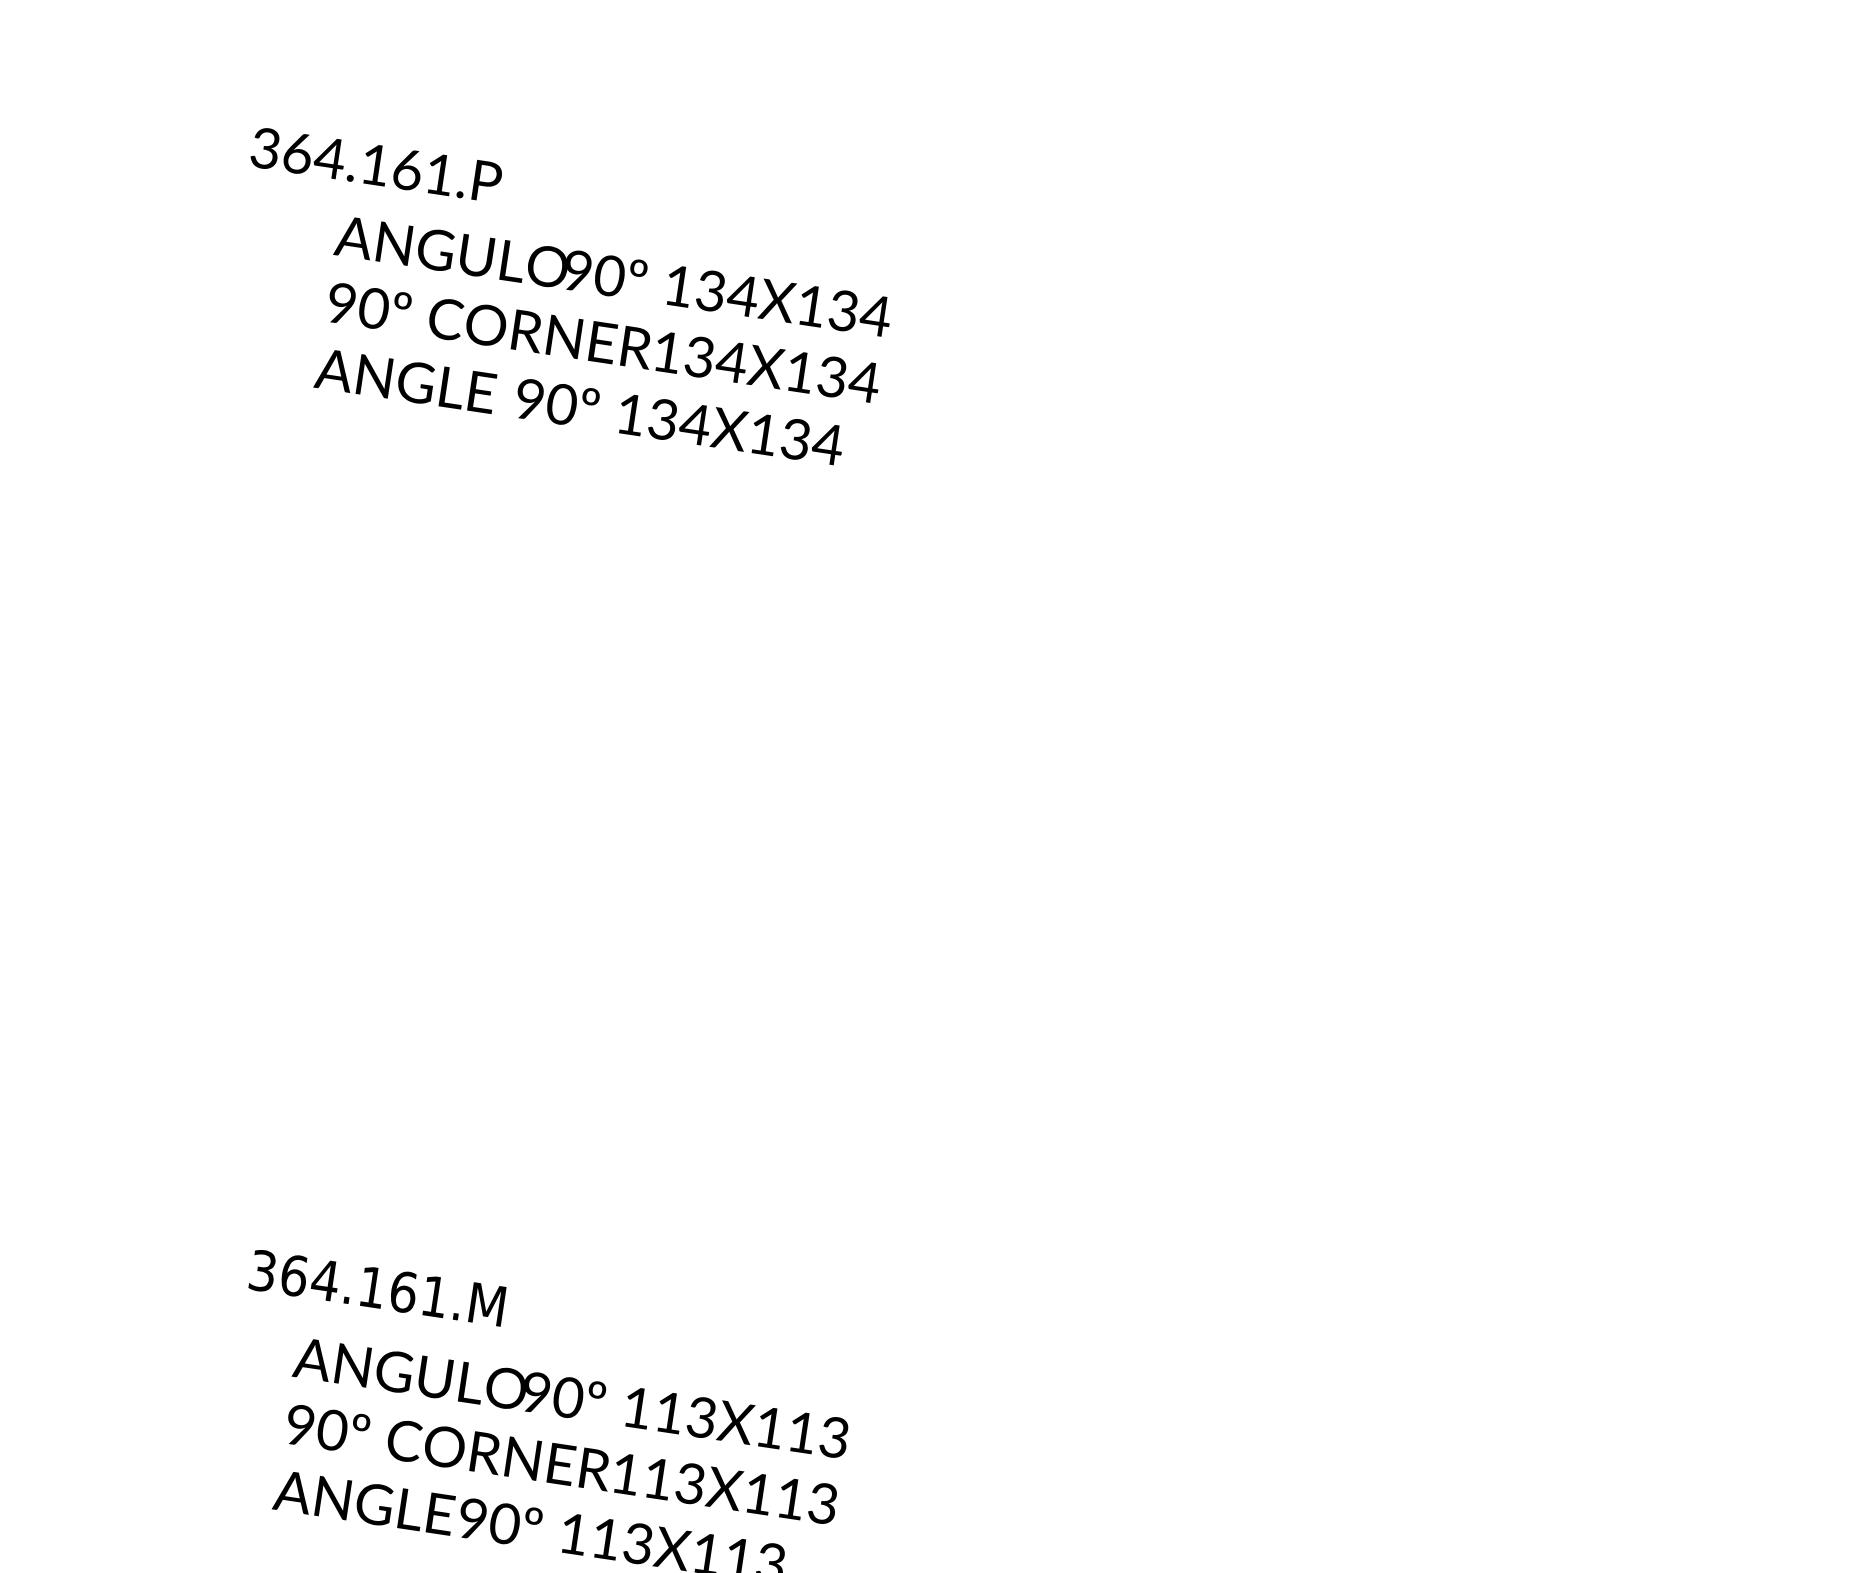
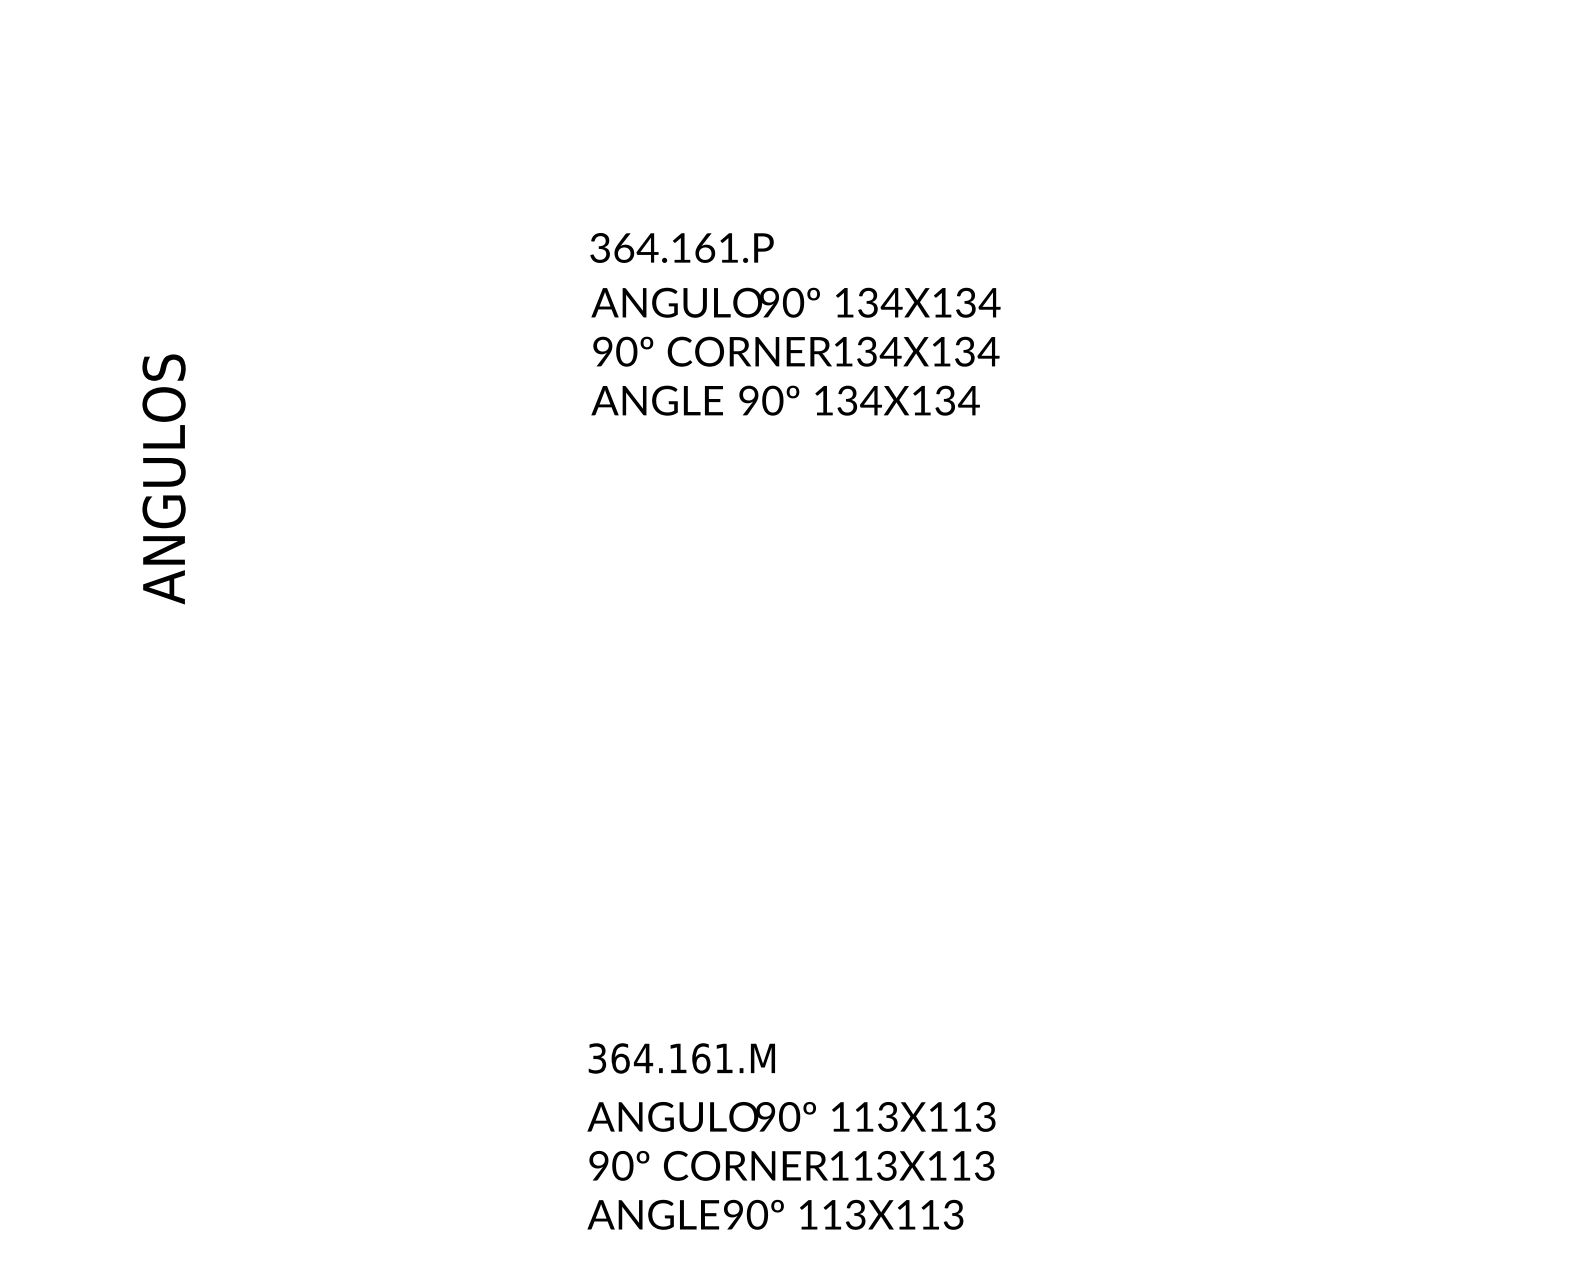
text: (375, 164) -> (681, 247), moved
text: (602, 342) -> (795, 351), moved
text: (376, 1288) -> (681, 1058), moved

